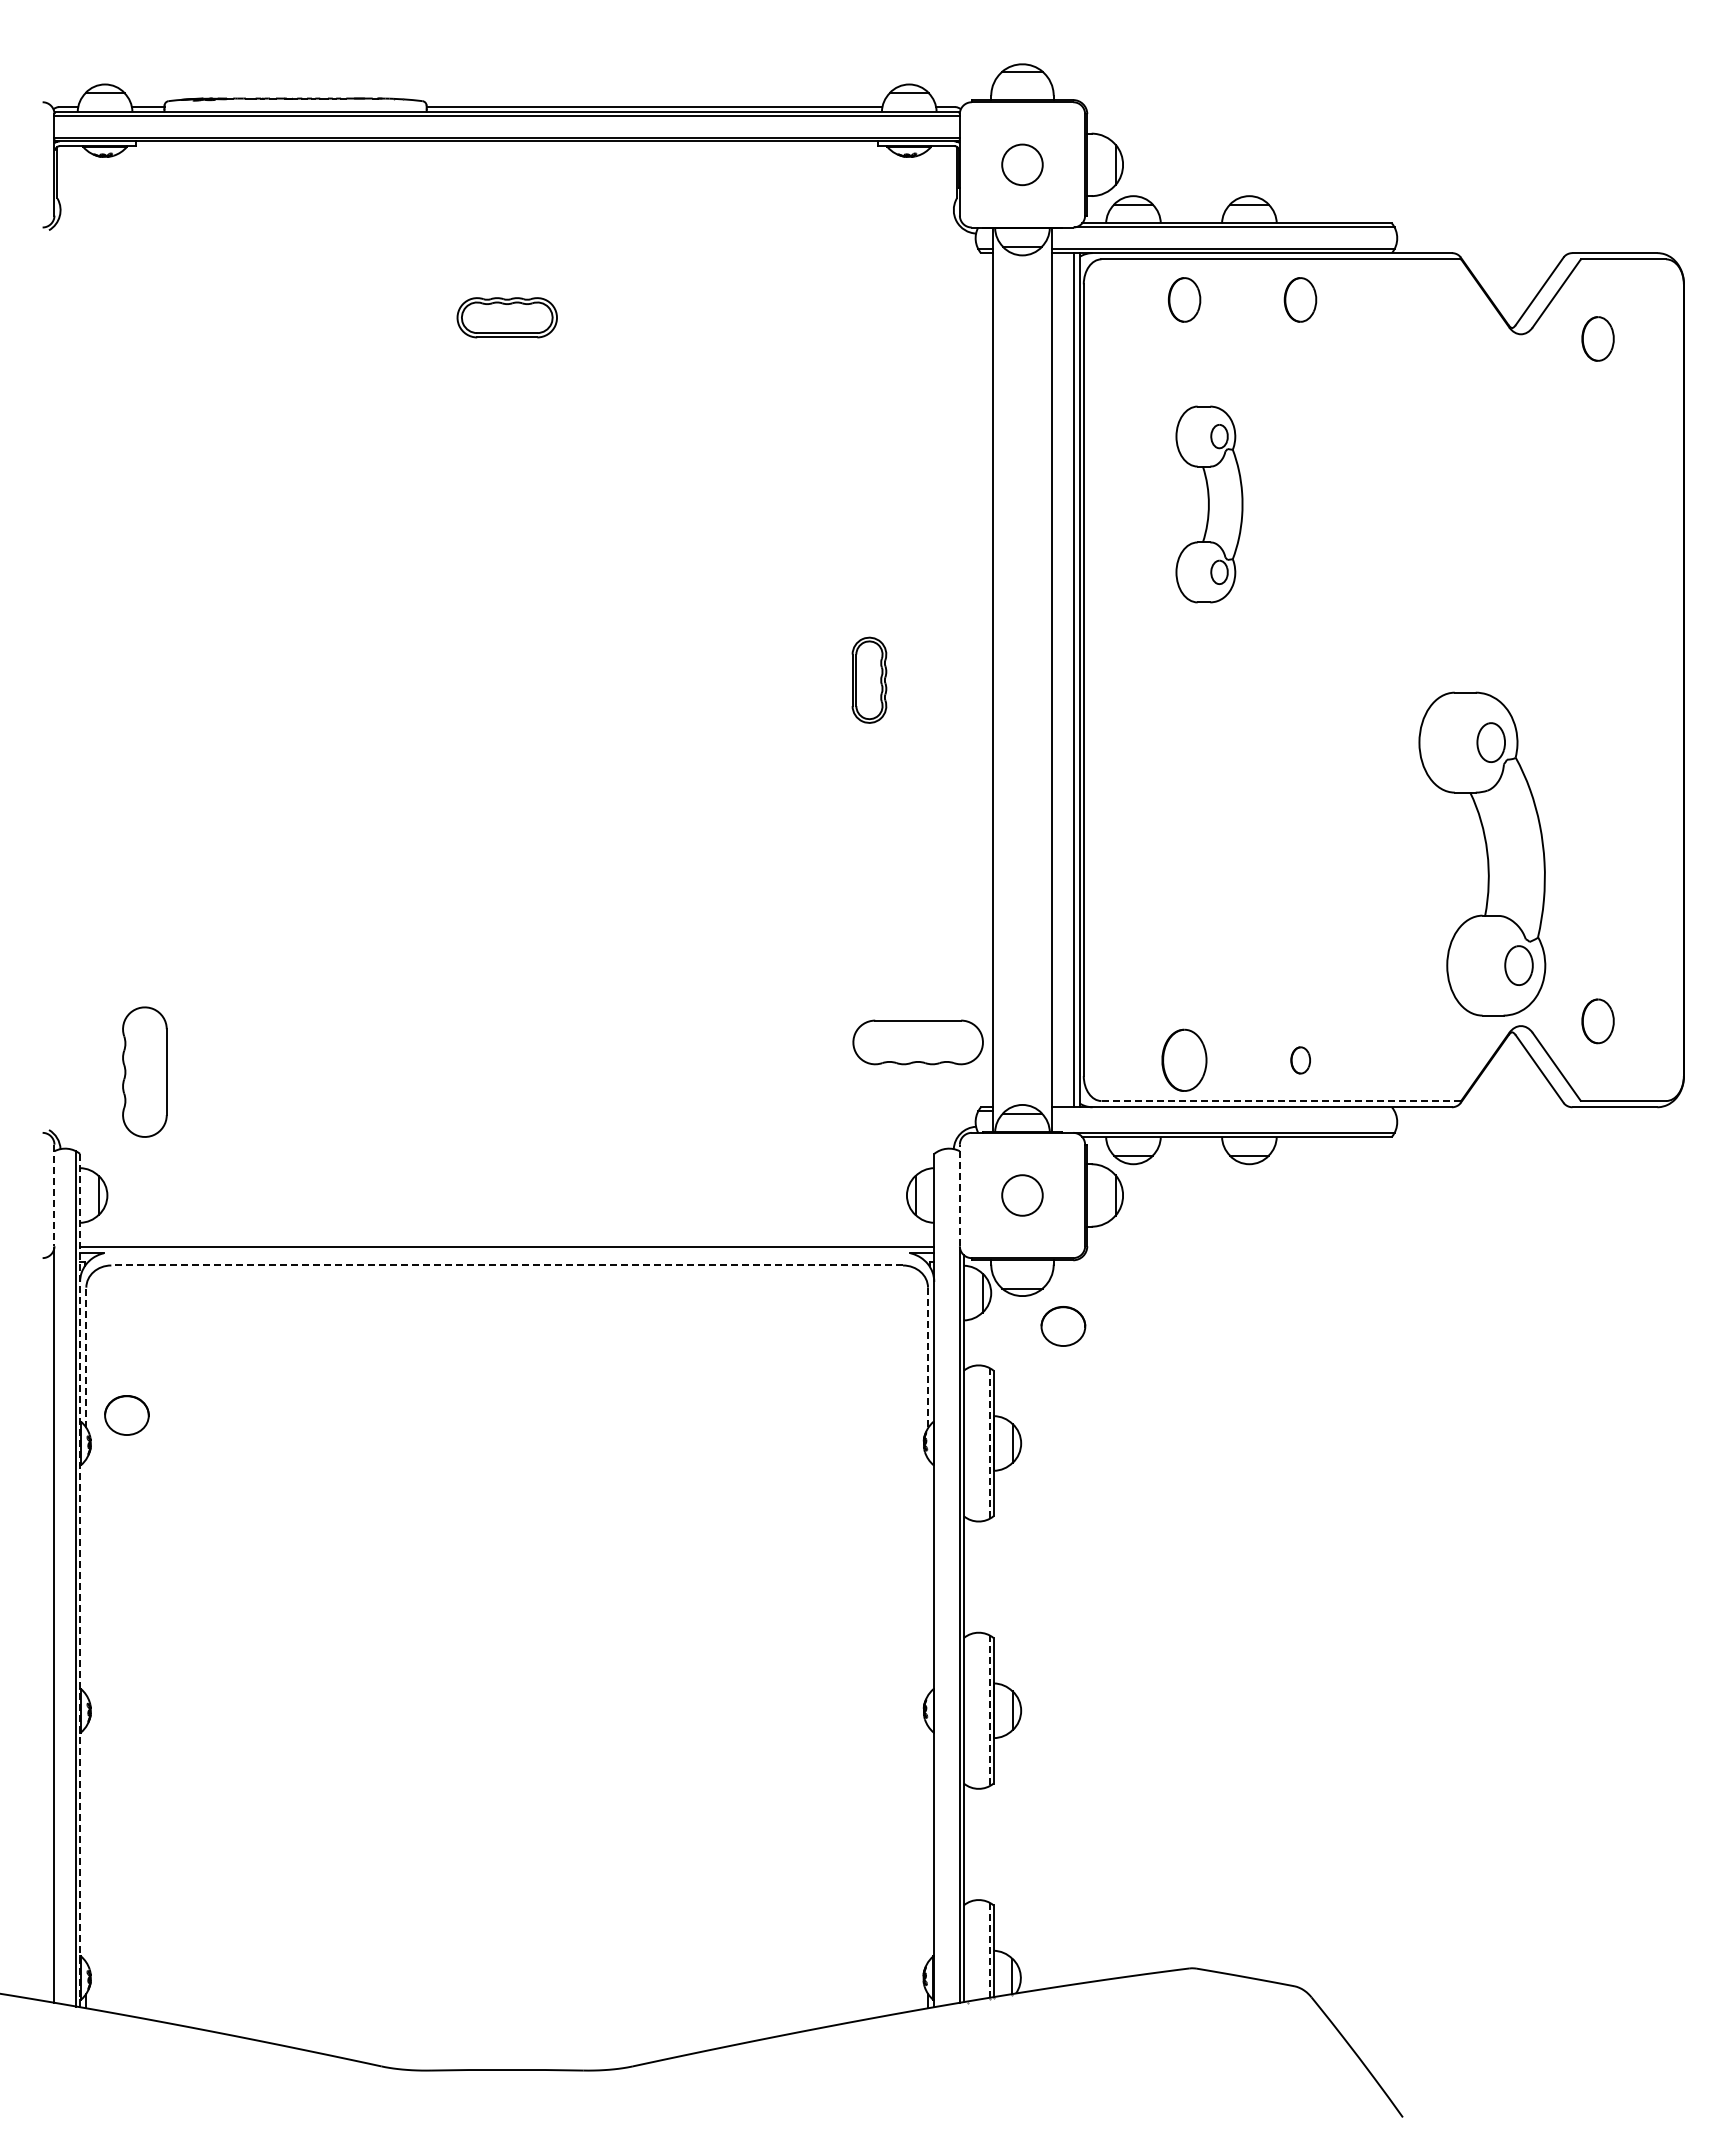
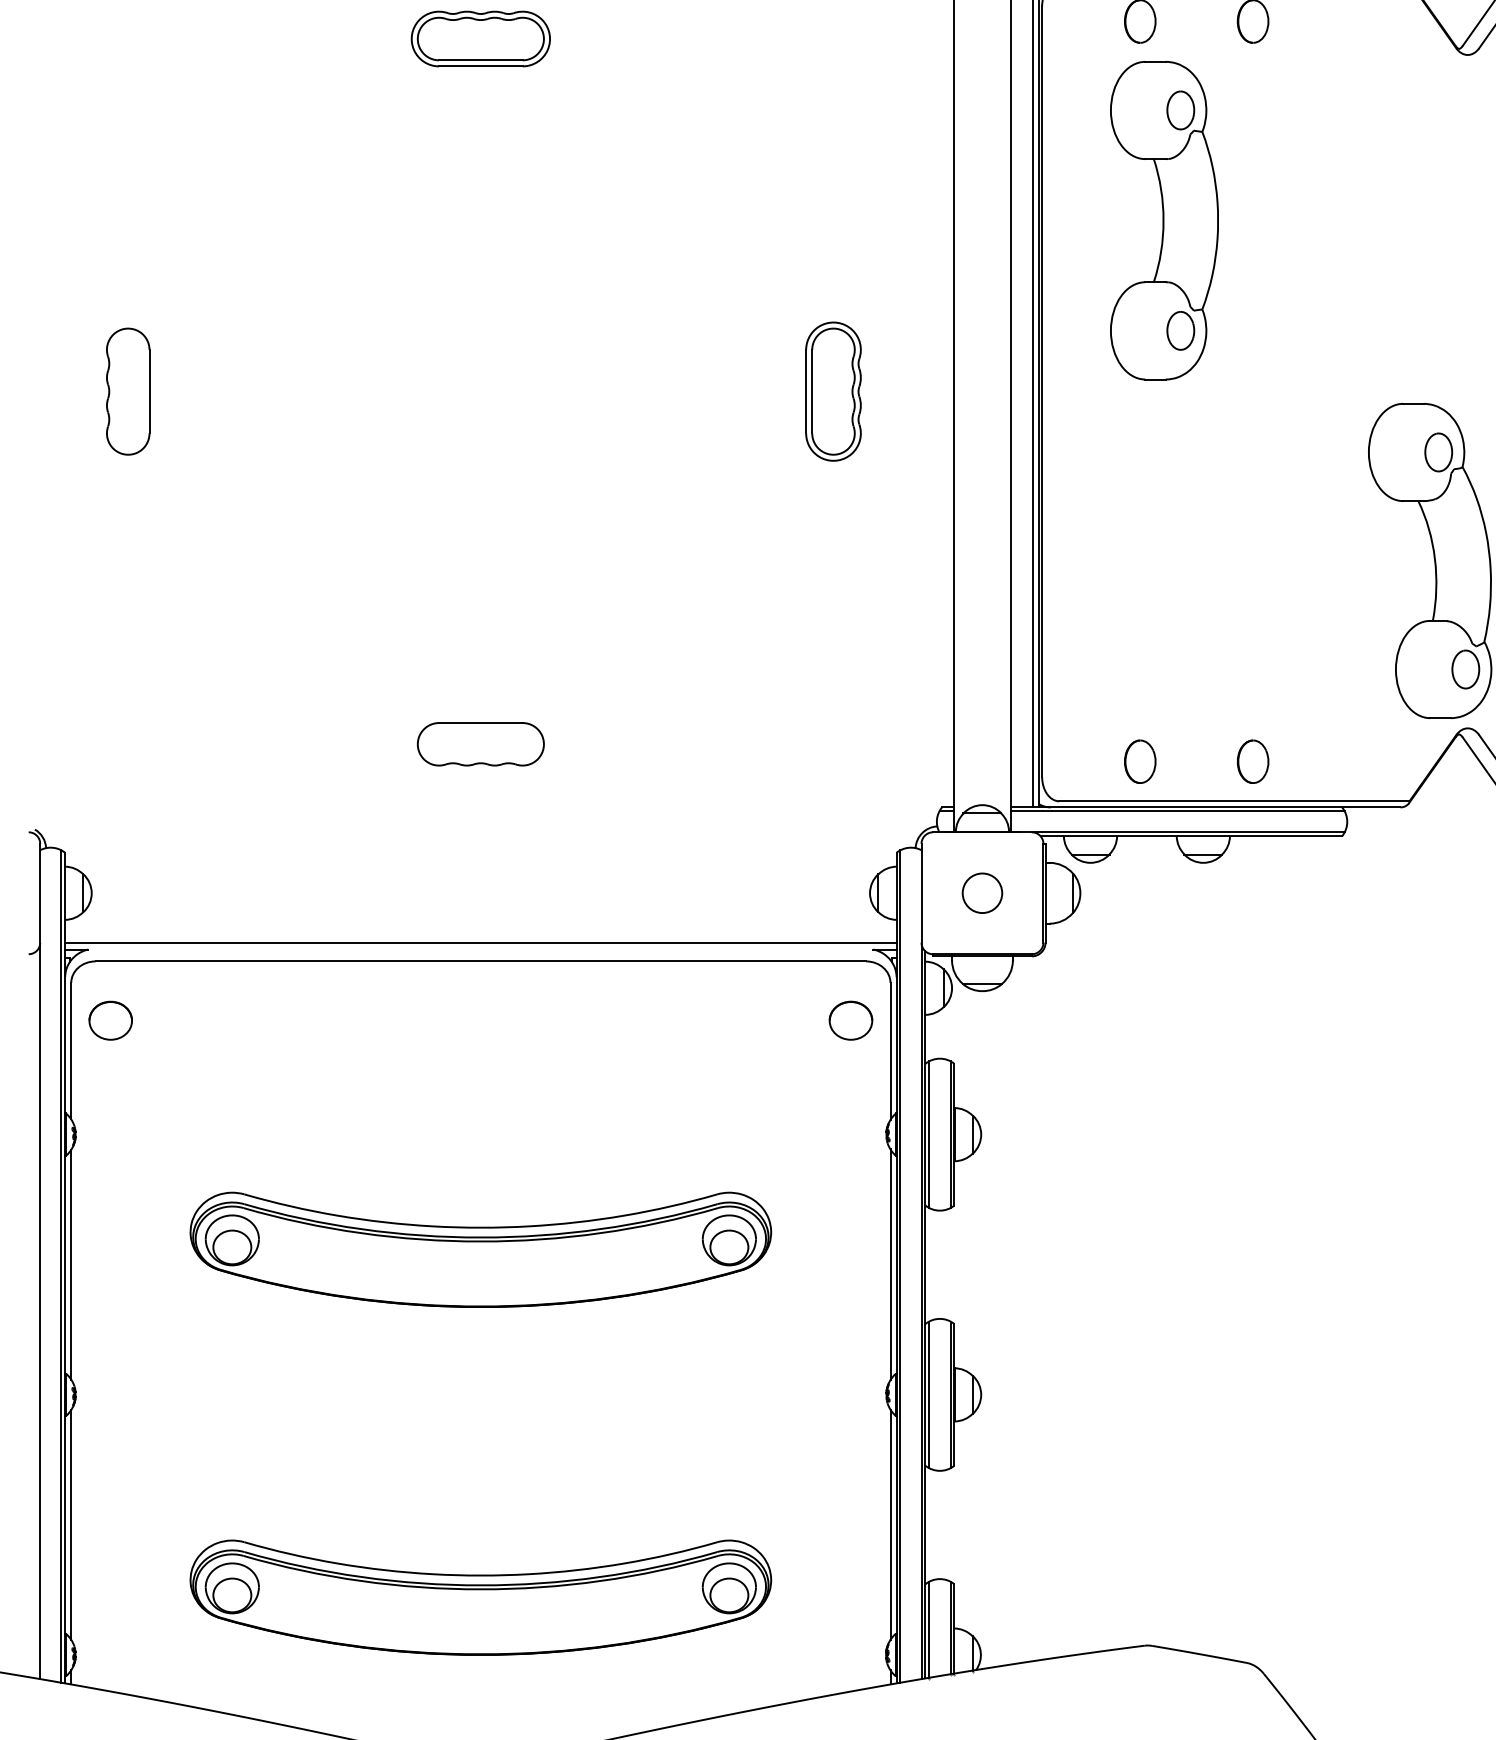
part: (507, 317) -> (481, 38), size x1.43
part: (1209, 504) -> (1164, 220), size x1.67
part: (869, 680) -> (833, 391), size x1.67
part: (917, 1042) -> (480, 744), moved
part: (1184, 1060) -> (1140, 761), size x0.71
part: (1300, 1060) -> (1253, 761), size x1.67
part: (144, 1071) -> (127, 391), moved
line: (1281, 1101) -> (1234, 801), dashed -> solid
line: (1223, 1111) -> (1178, 811), added
line: (54, 1195) -> (40, 893), dashed -> solid
line: (959, 1195) -> (921, 893), dashed -> solid
line: (507, 1265) -> (481, 961), dashed -> solid
part: (1063, 1326) -> (851, 1020), moved
line: (86, 1357) -> (71, 1050), dashed -> solid
line: (928, 1358) -> (890, 1051), dashed -> solid
part: (126, 1415) -> (110, 1020), moved
line: (967, 1443) -> (928, 1134), added
line: (989, 1443) -> (950, 1134), dashed -> solid
part: (507, 1561) -> (481, 1249), added
line: (928, 1576) -> (890, 1264), added
line: (86, 1577) -> (71, 1265), added
line: (938, 1578) -> (900, 1266), added
line: (80, 1580) -> (65, 1268), dashed -> solid
line: (967, 1710) -> (928, 1394), added
line: (989, 1711) -> (950, 1395), dashed -> solid
line: (86, 1844) -> (71, 1525), added
line: (928, 1844) -> (890, 1525), added
part: (507, 1918) -> (481, 1597), added
line: (989, 1950) -> (950, 1628), dashed -> solid
line: (967, 1951) -> (928, 1629), added

